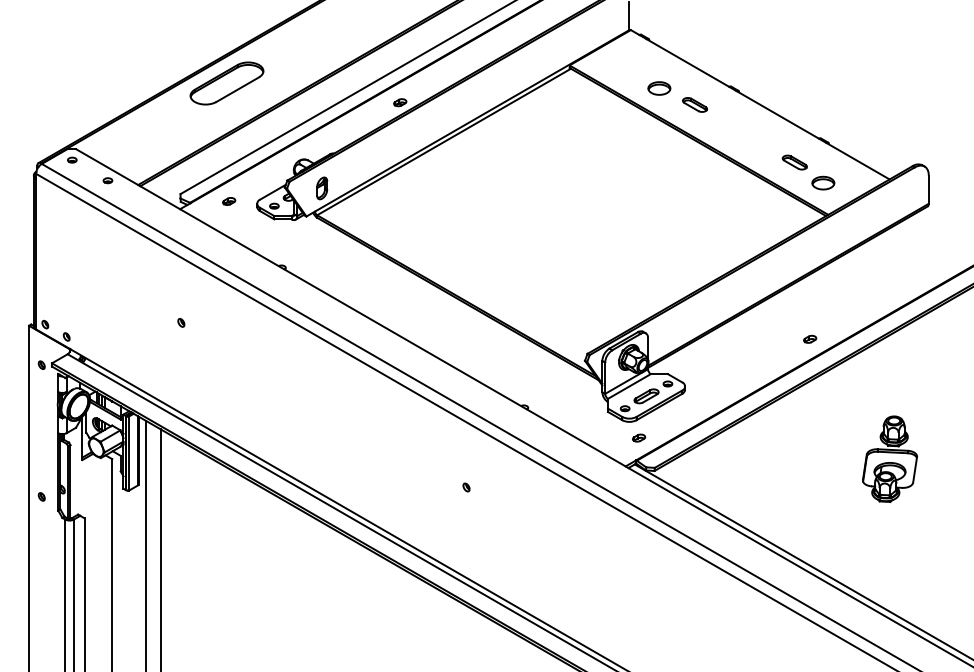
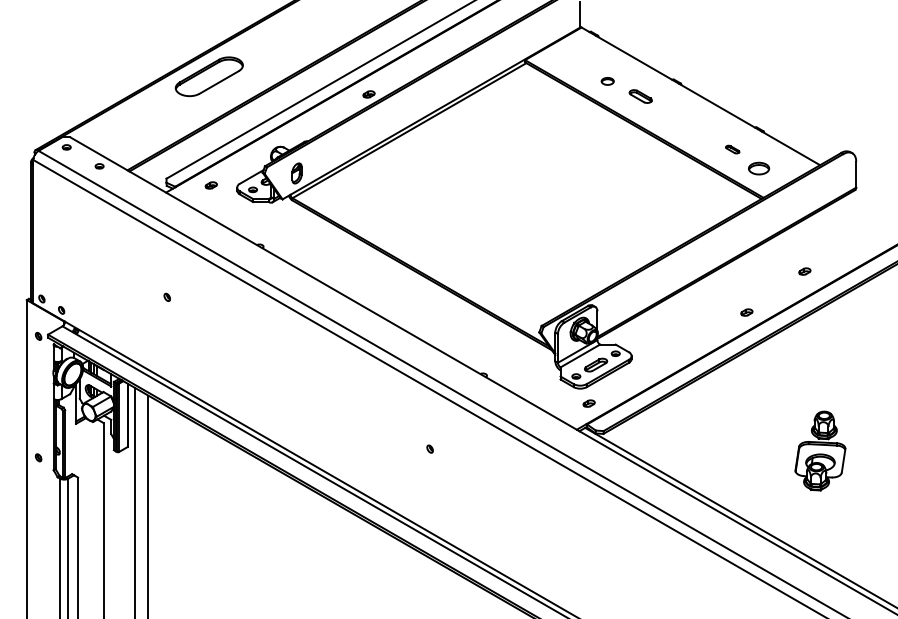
part: (658, 88) -> (607, 81), size x0.6
part: (794, 162) -> (732, 149), size x0.6
part: (872, 294) -> (804, 271), added
part: (890, 458) -> (820, 450), moved

